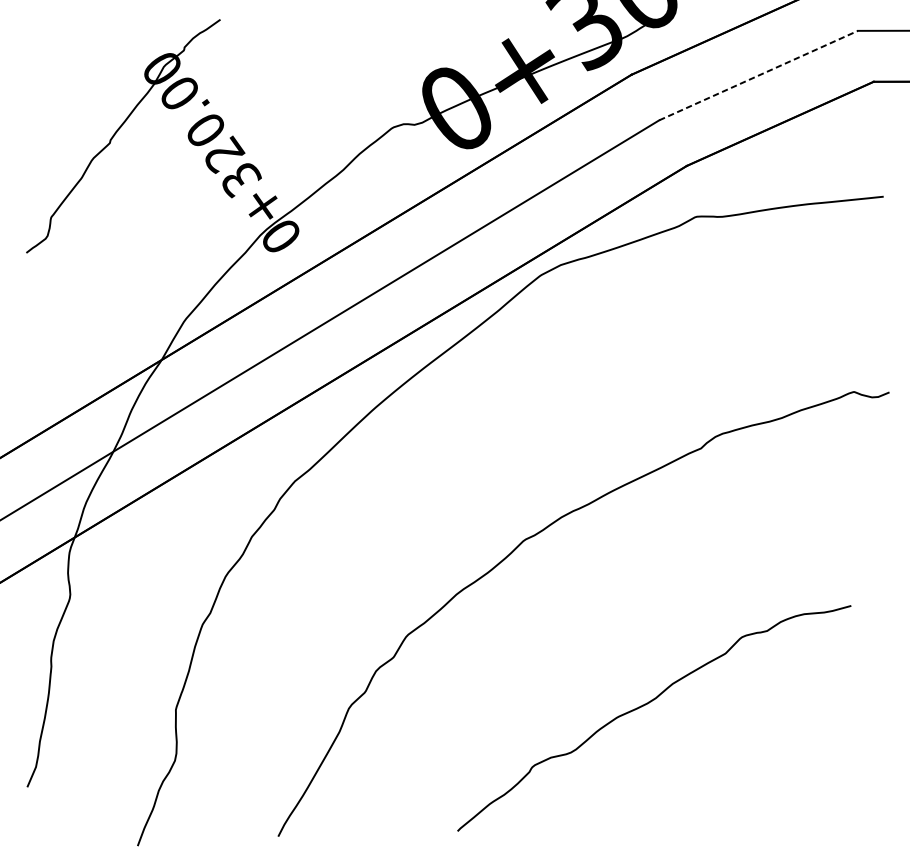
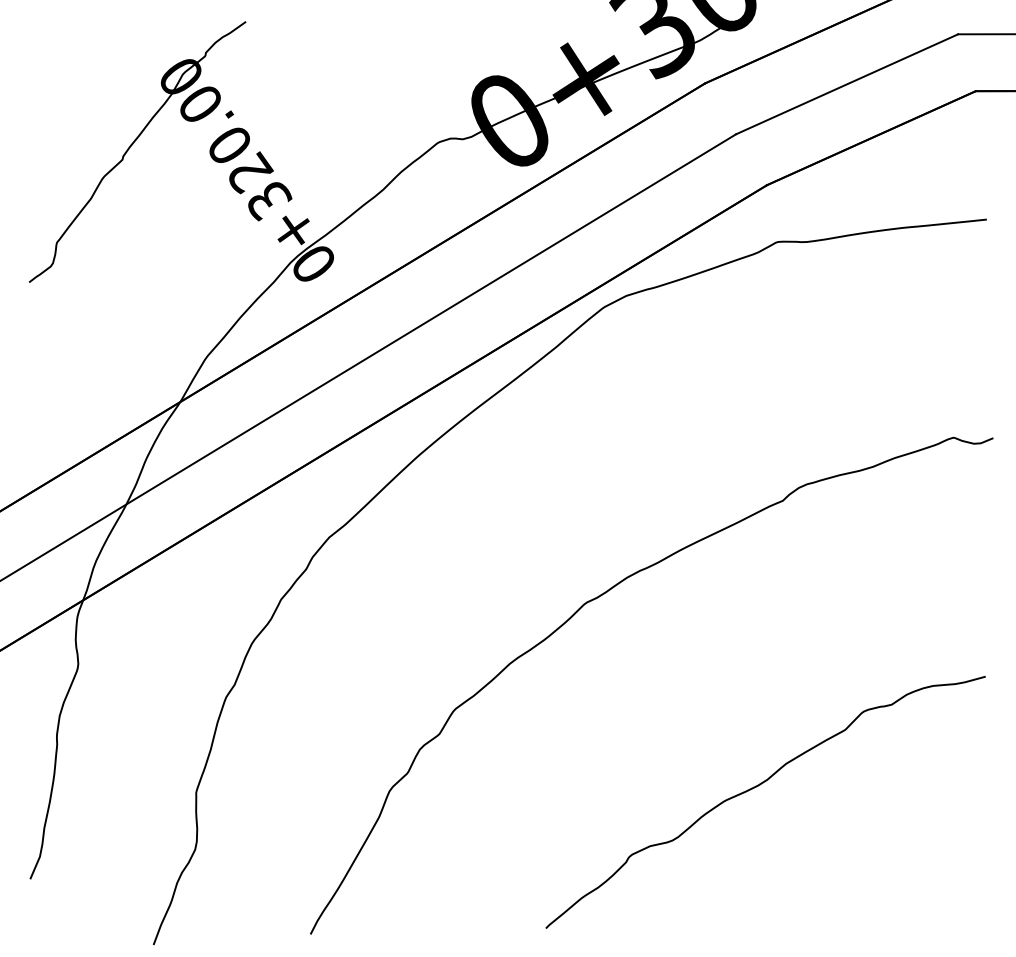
line: (758, 75) -> (847, 84), dashed -> solid
curve: (647, 704) -> (758, 786), moved

